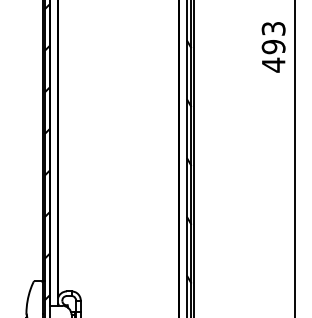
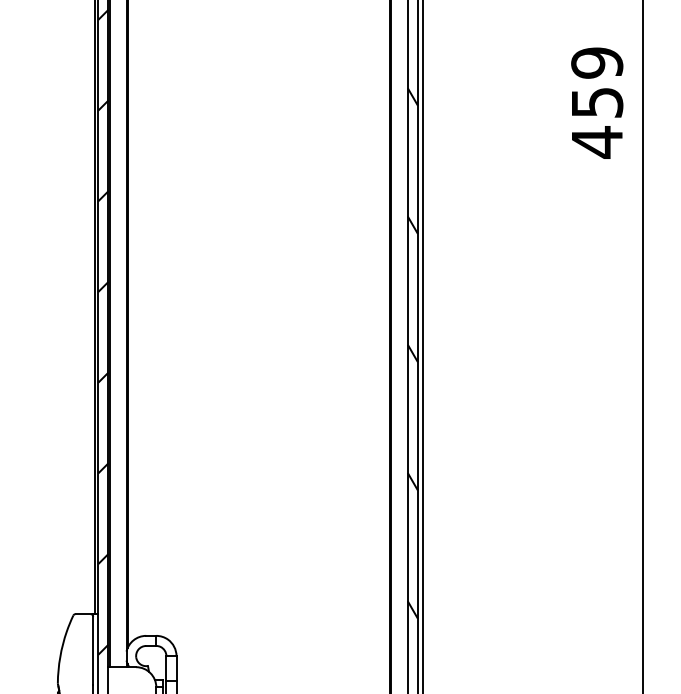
text: (273, 37) -> (596, 81), 493 -> 459

